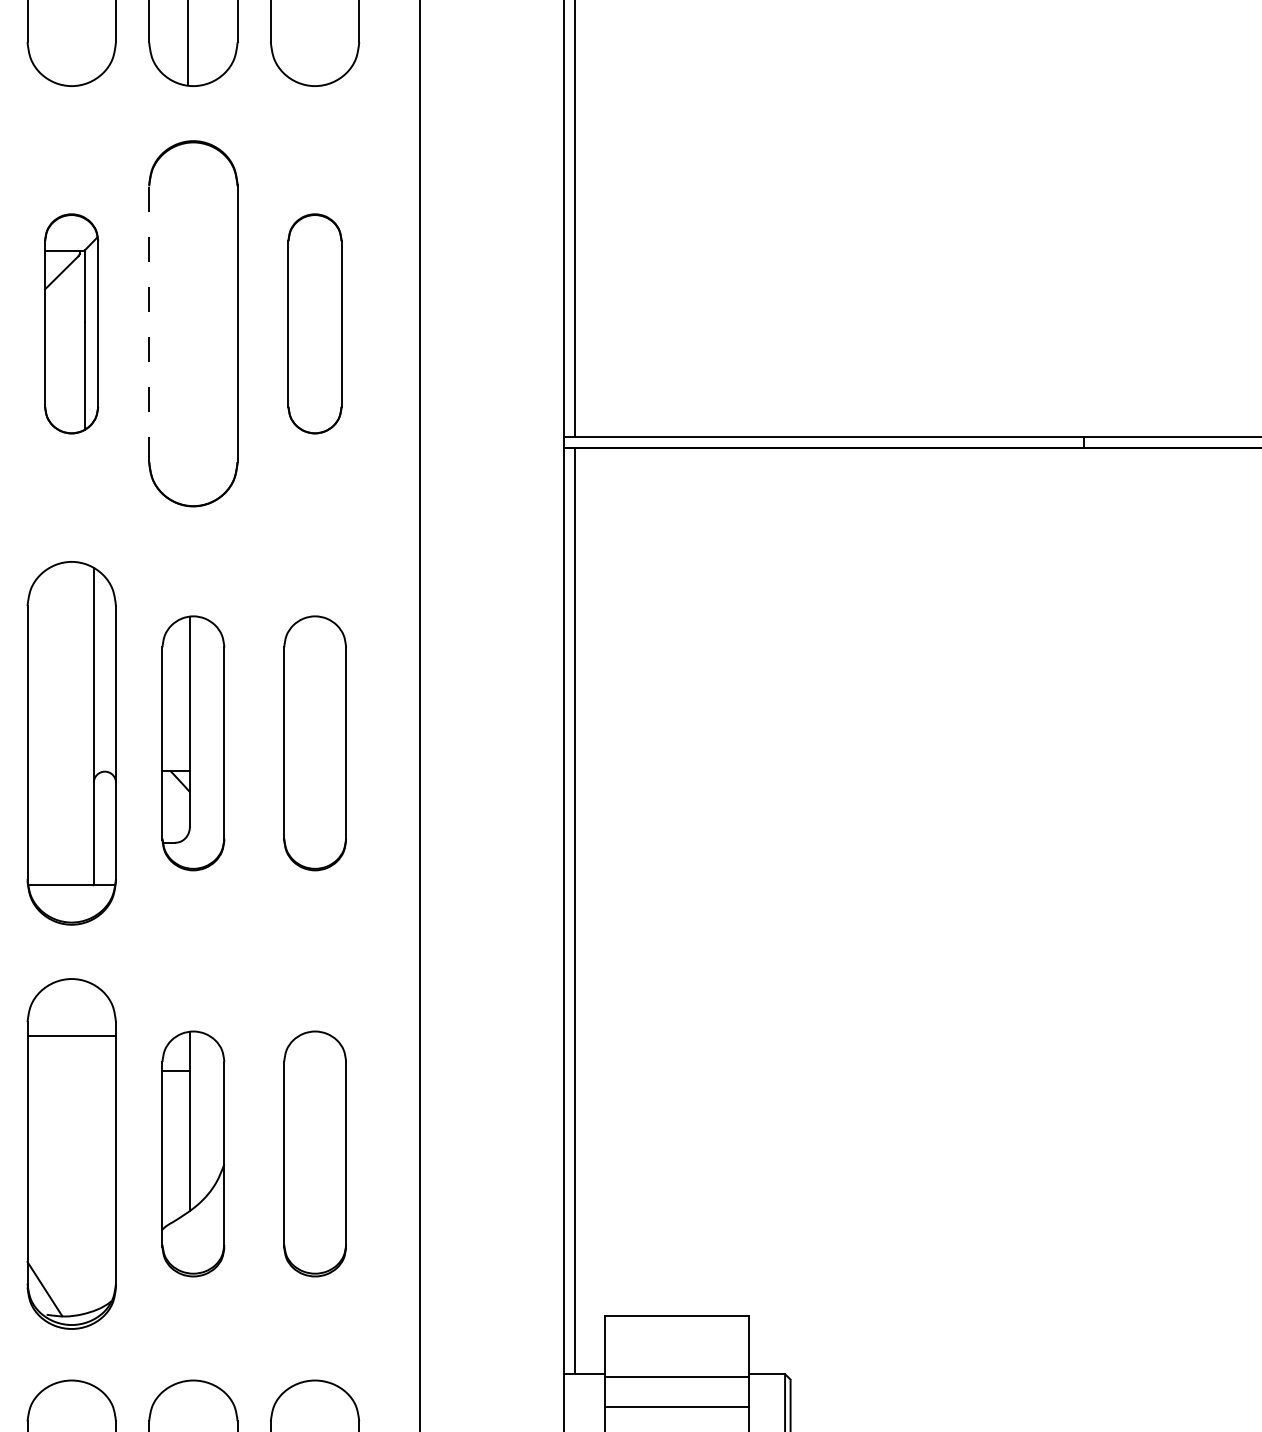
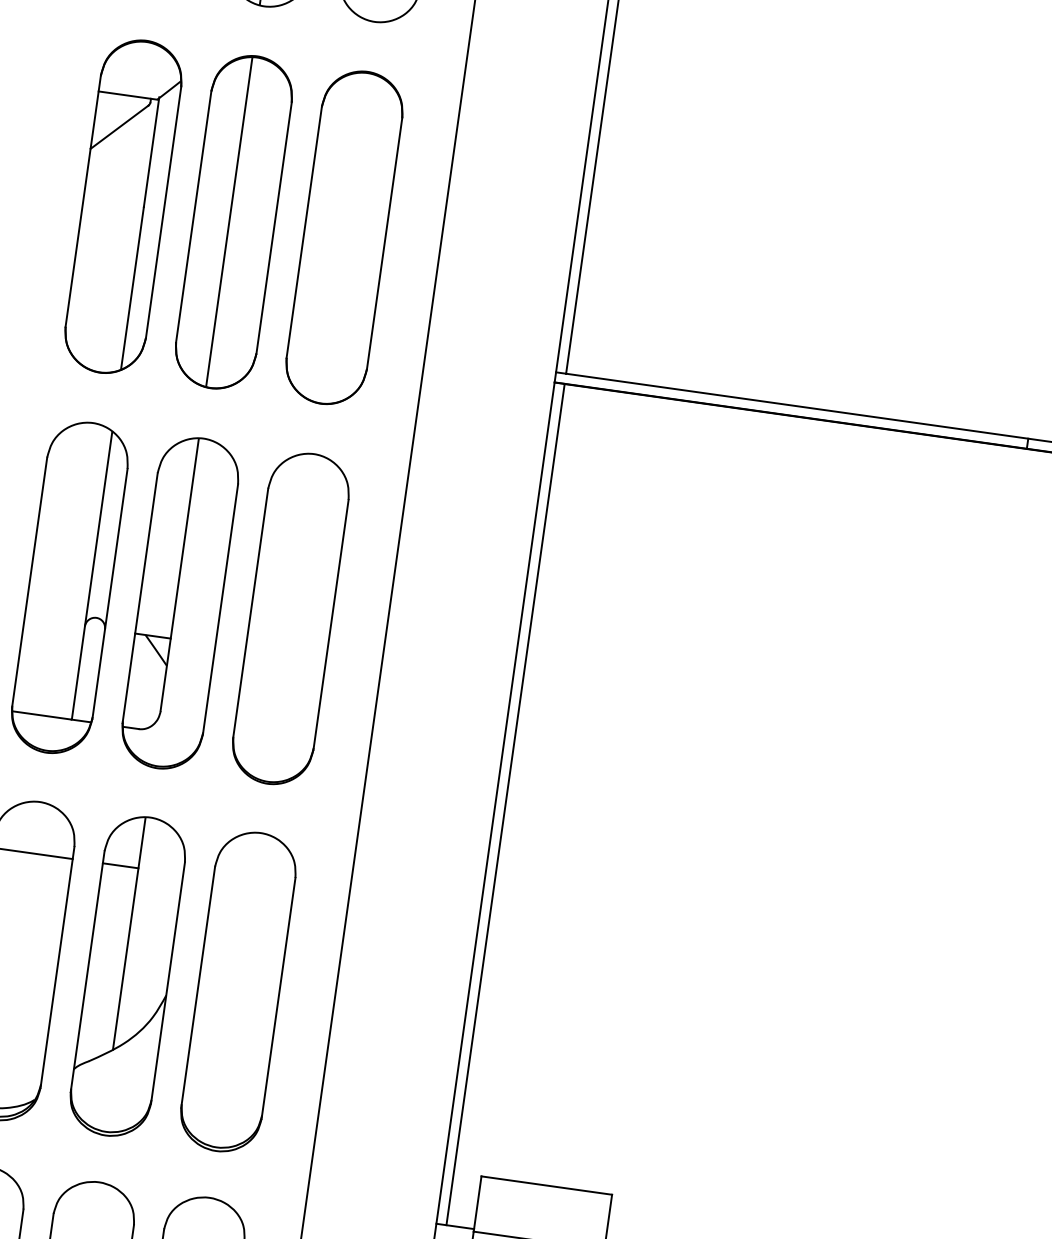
part: (71, 323) -> (123, 206), size x1.67
line: (149, 323) -> (194, 216), dashed -> solid
part: (314, 323) -> (344, 237), size x1.67
line: (188, 324) -> (229, 222), added
part: (193, 743) -> (180, 603), size x1.43
part: (315, 743) -> (291, 619), size x1.43
part: (193, 1153) -> (128, 976), size x1.43
part: (315, 1153) -> (238, 991), size x1.43

